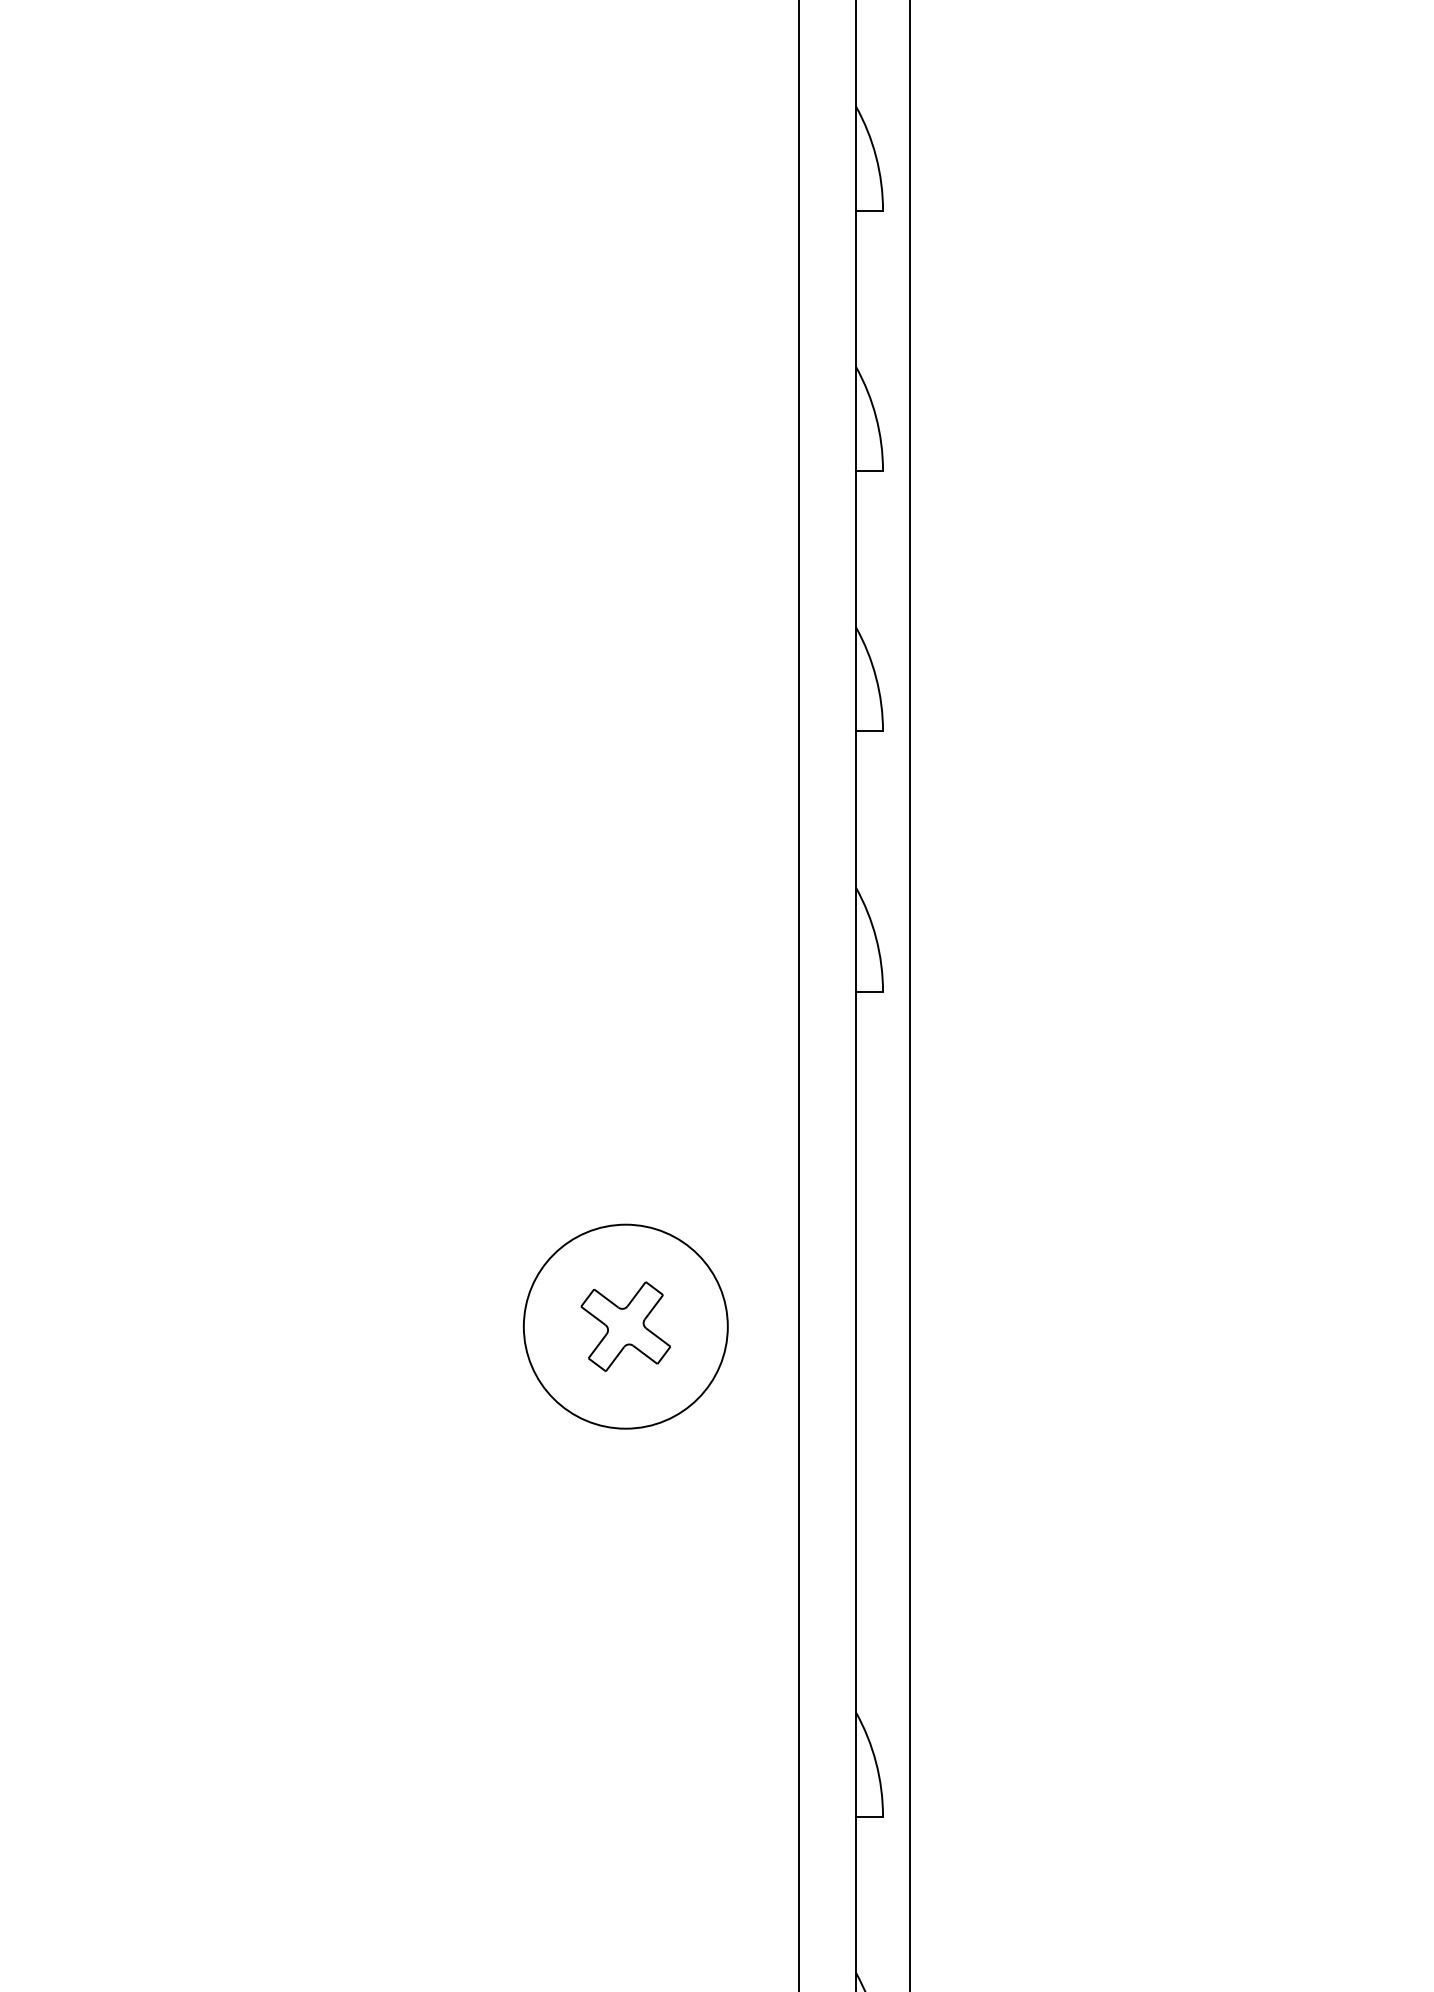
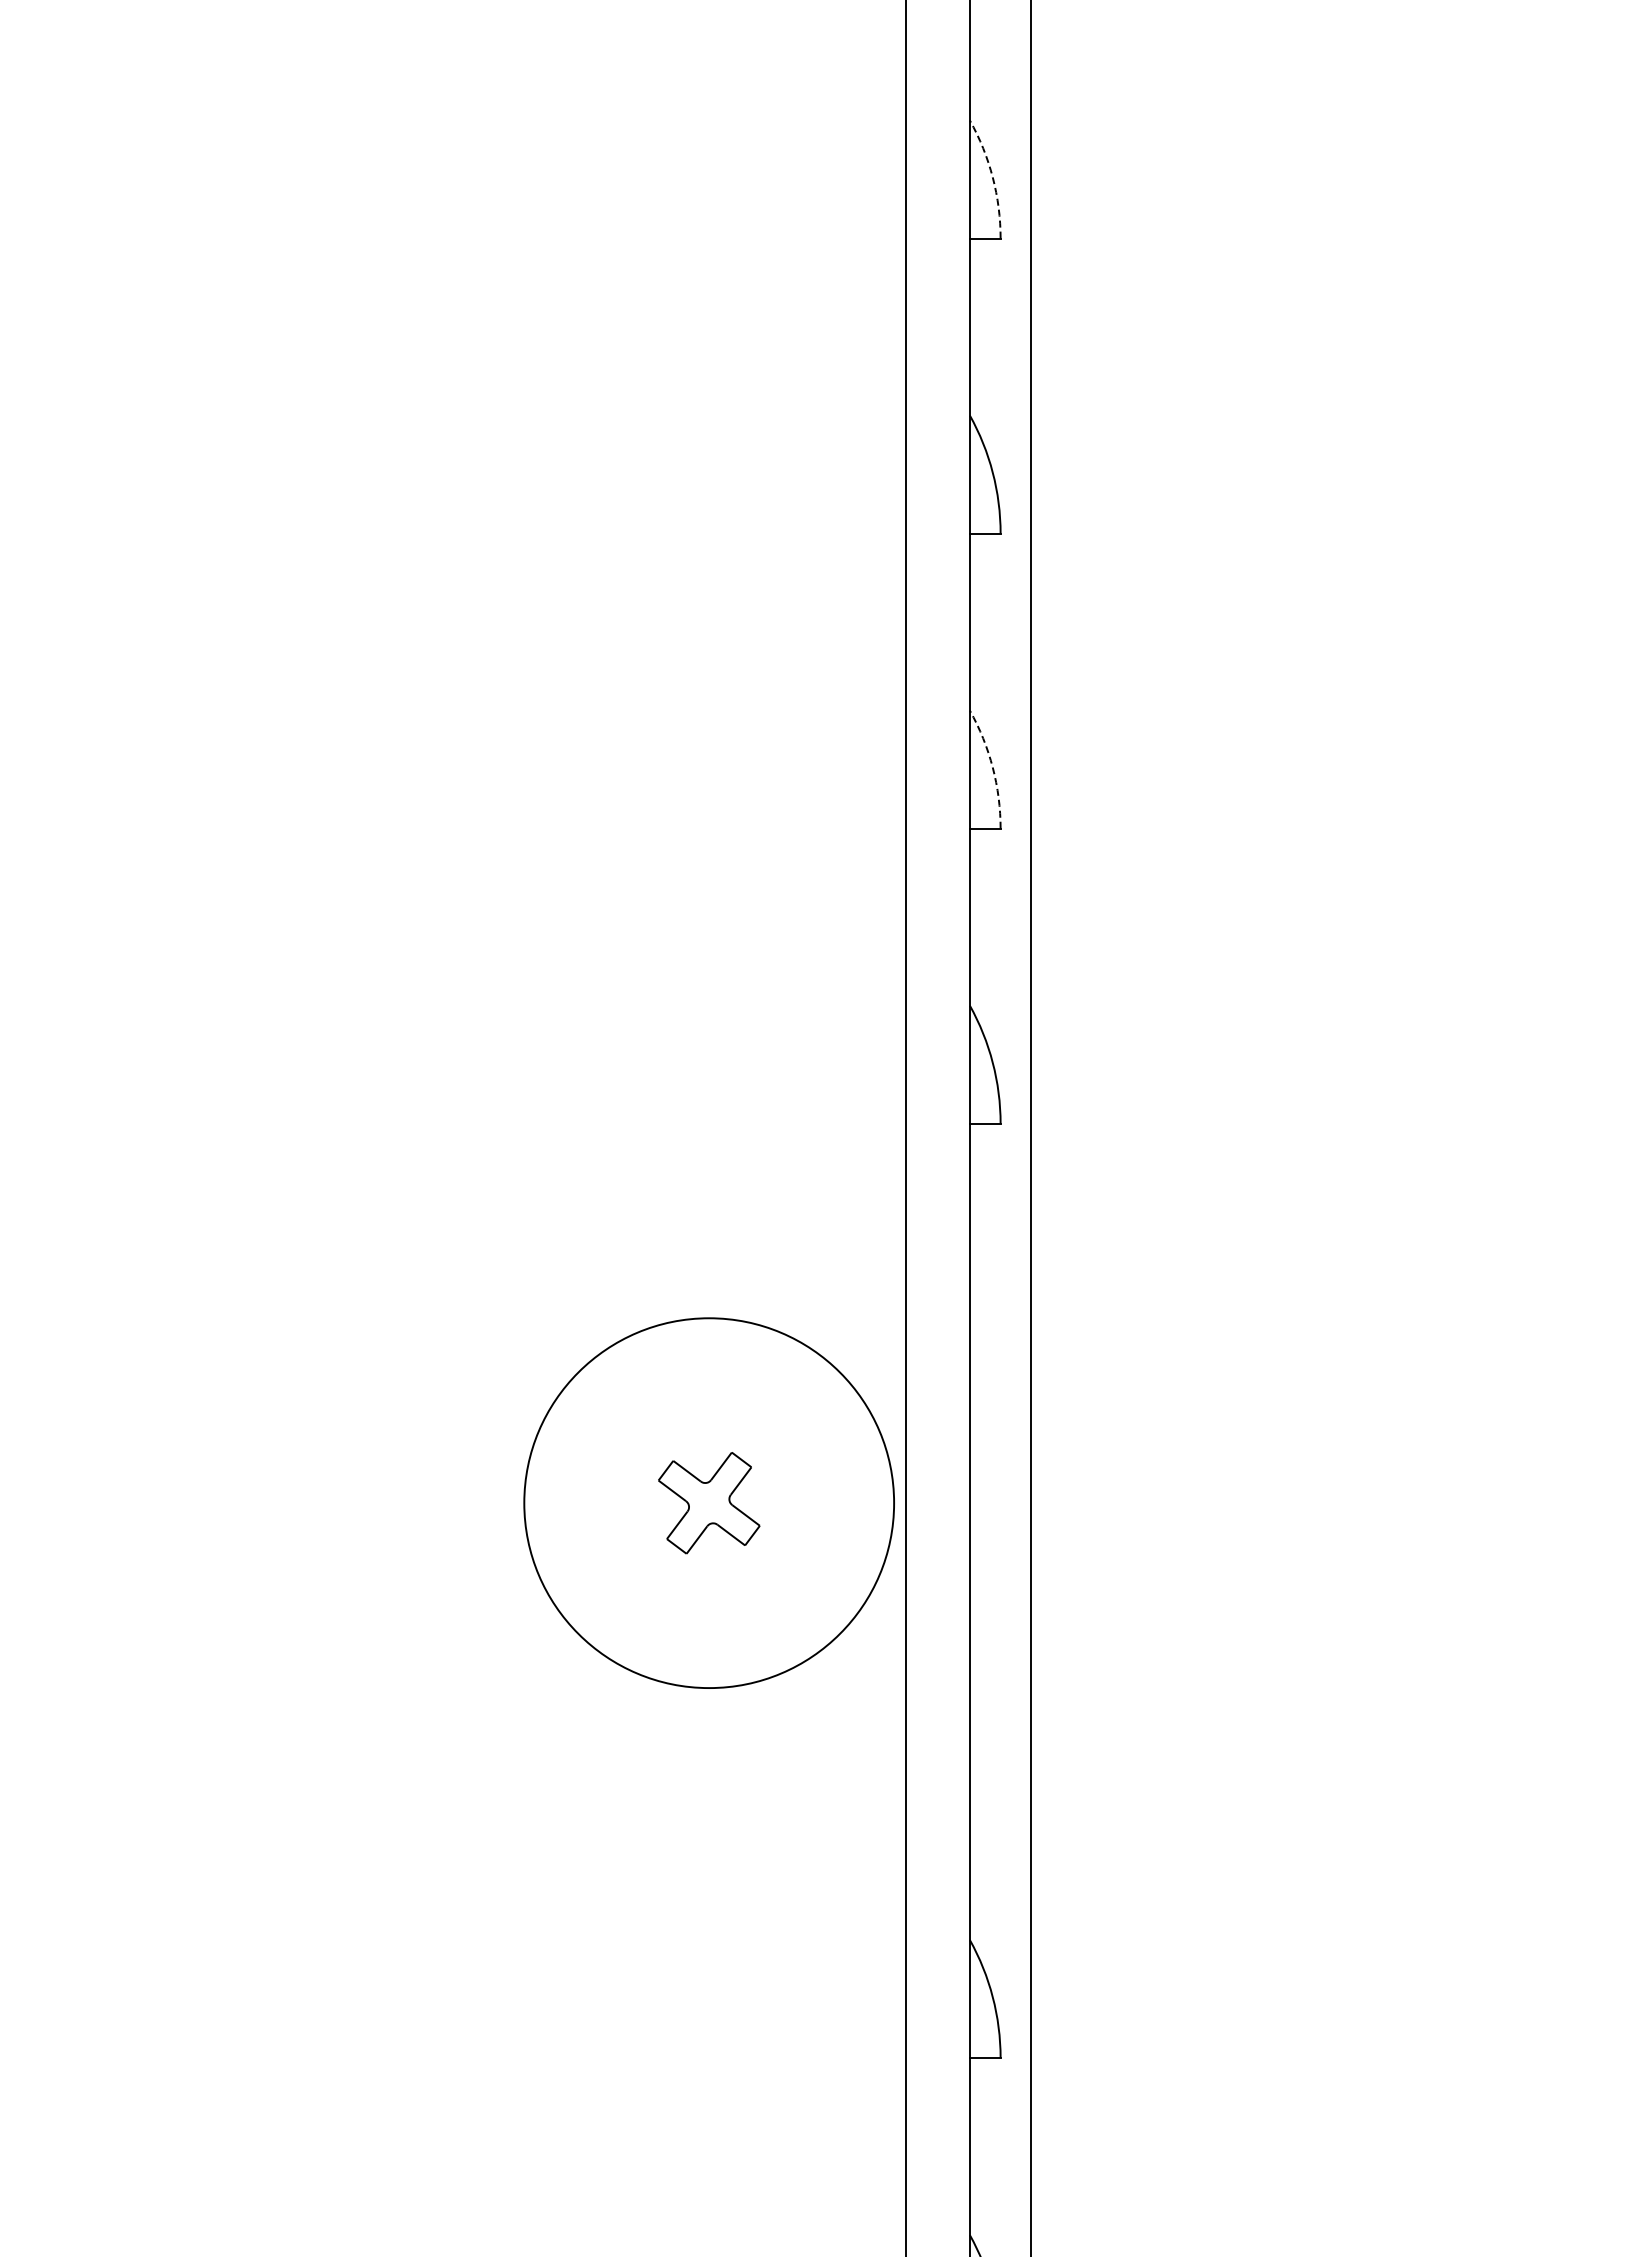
arc: (875, 156) -> (992, 177), solid -> dashed
arc: (875, 677) -> (992, 767), solid -> dashed
circle: (625, 1326) -> (708, 1502), size x1.6

